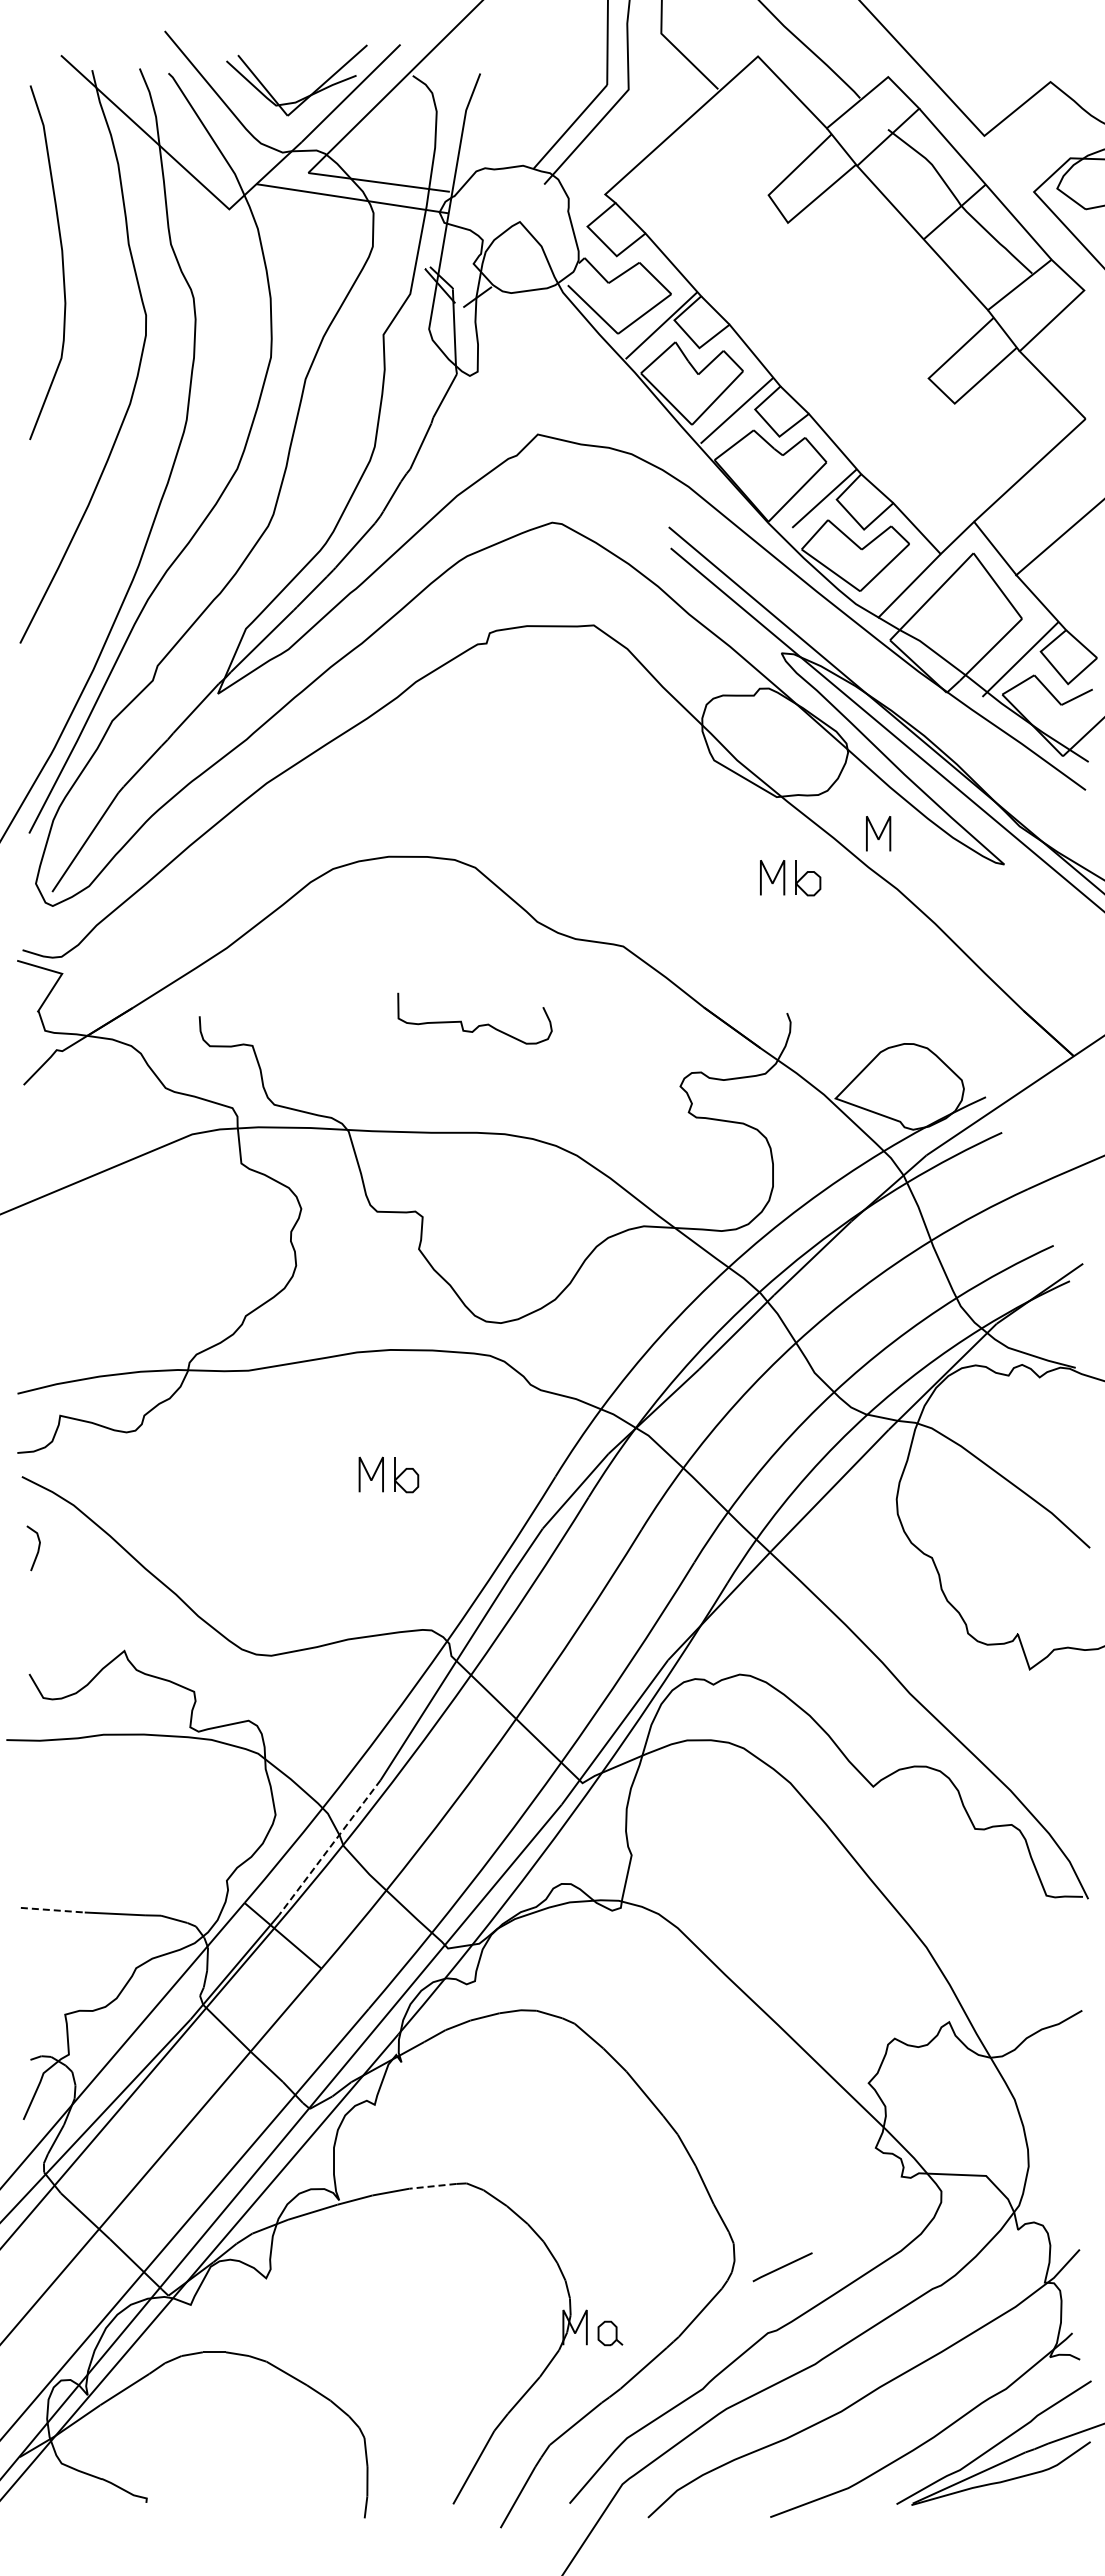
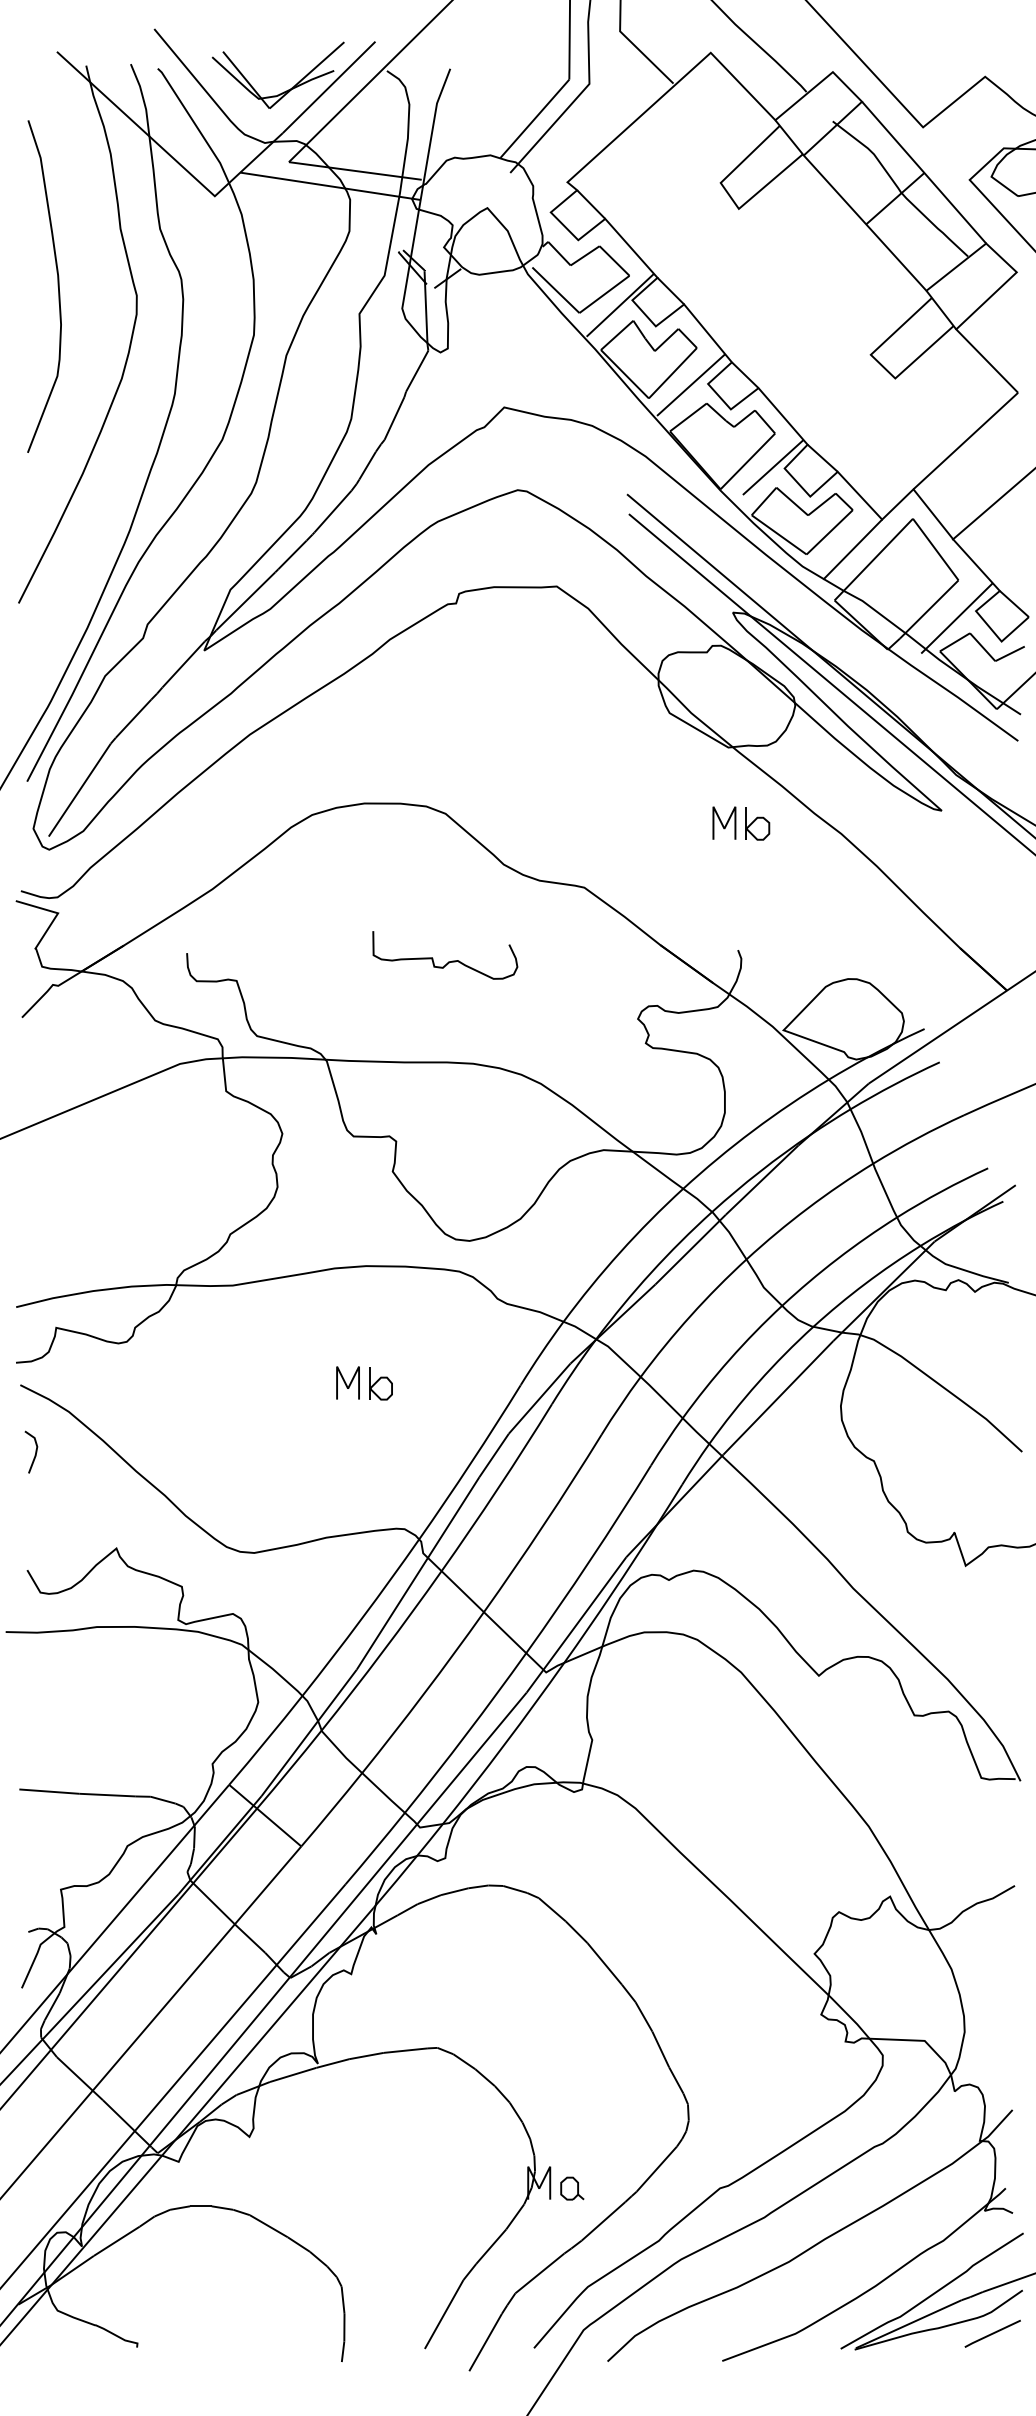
curve: (61, 260) -> (57, 284), moved
line: (876, 833) -> (821, 781), removed
line: (329, 1847) -> (308, 1732), dashed -> solid
line: (53, 1910) -> (49, 1791), dashed -> solid
line: (432, 2186) -> (405, 2050), dashed -> solid
line: (782, 2267) -> (992, 2334), moved

